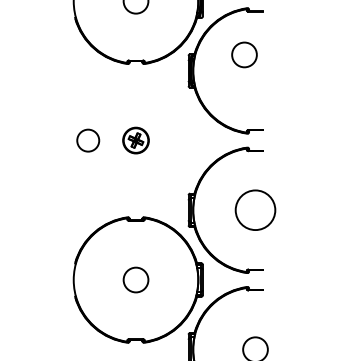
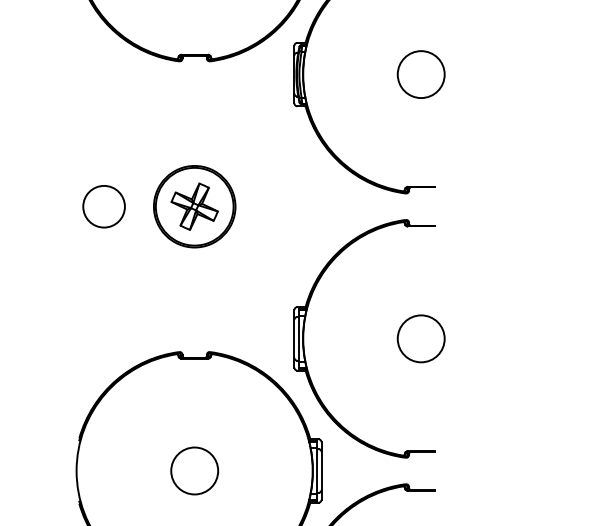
circle: (244, 54) -> (421, 73), moved
part: (135, 140) -> (193, 206), size x1.67
circle: (255, 210) -> (421, 339), size x0.62

